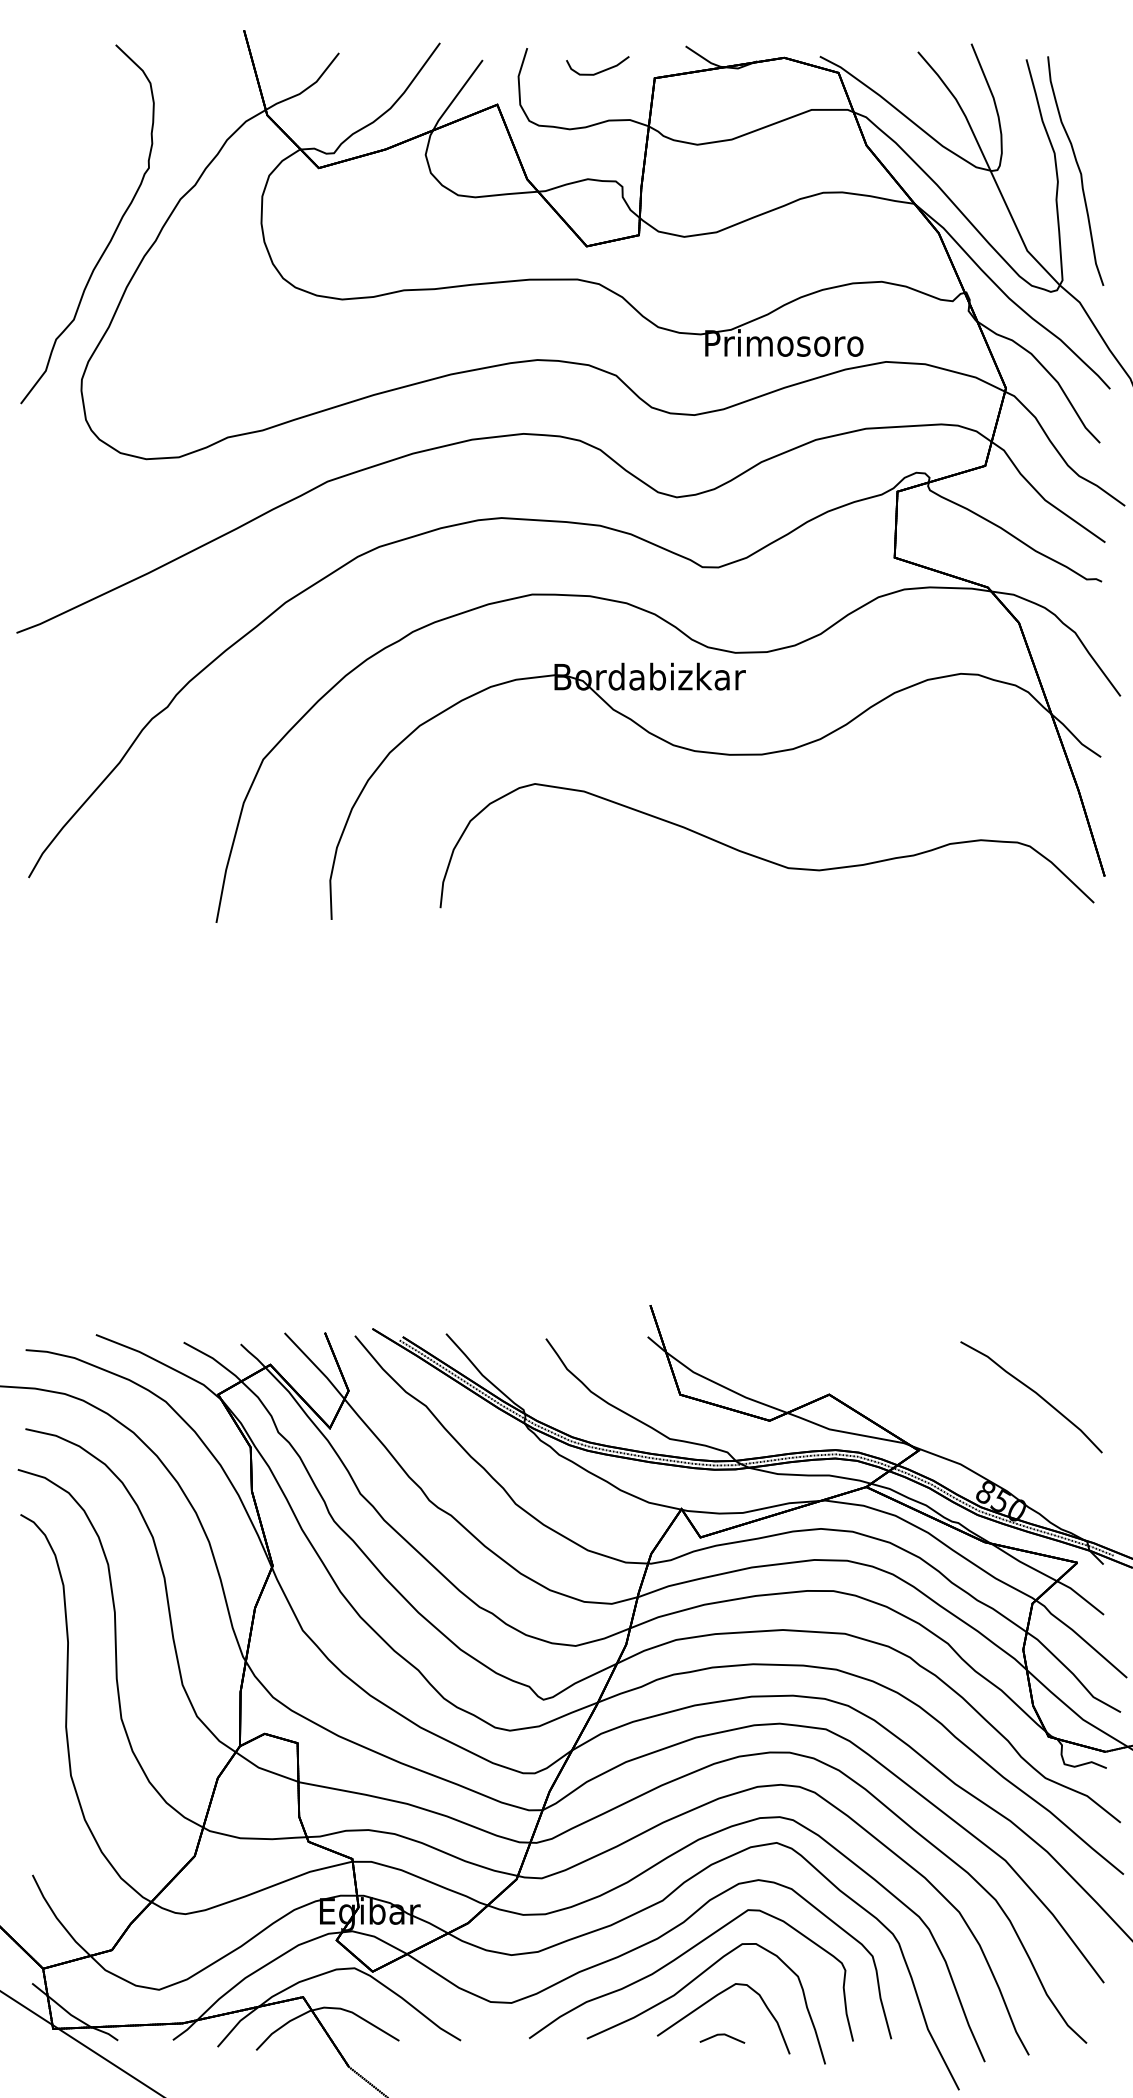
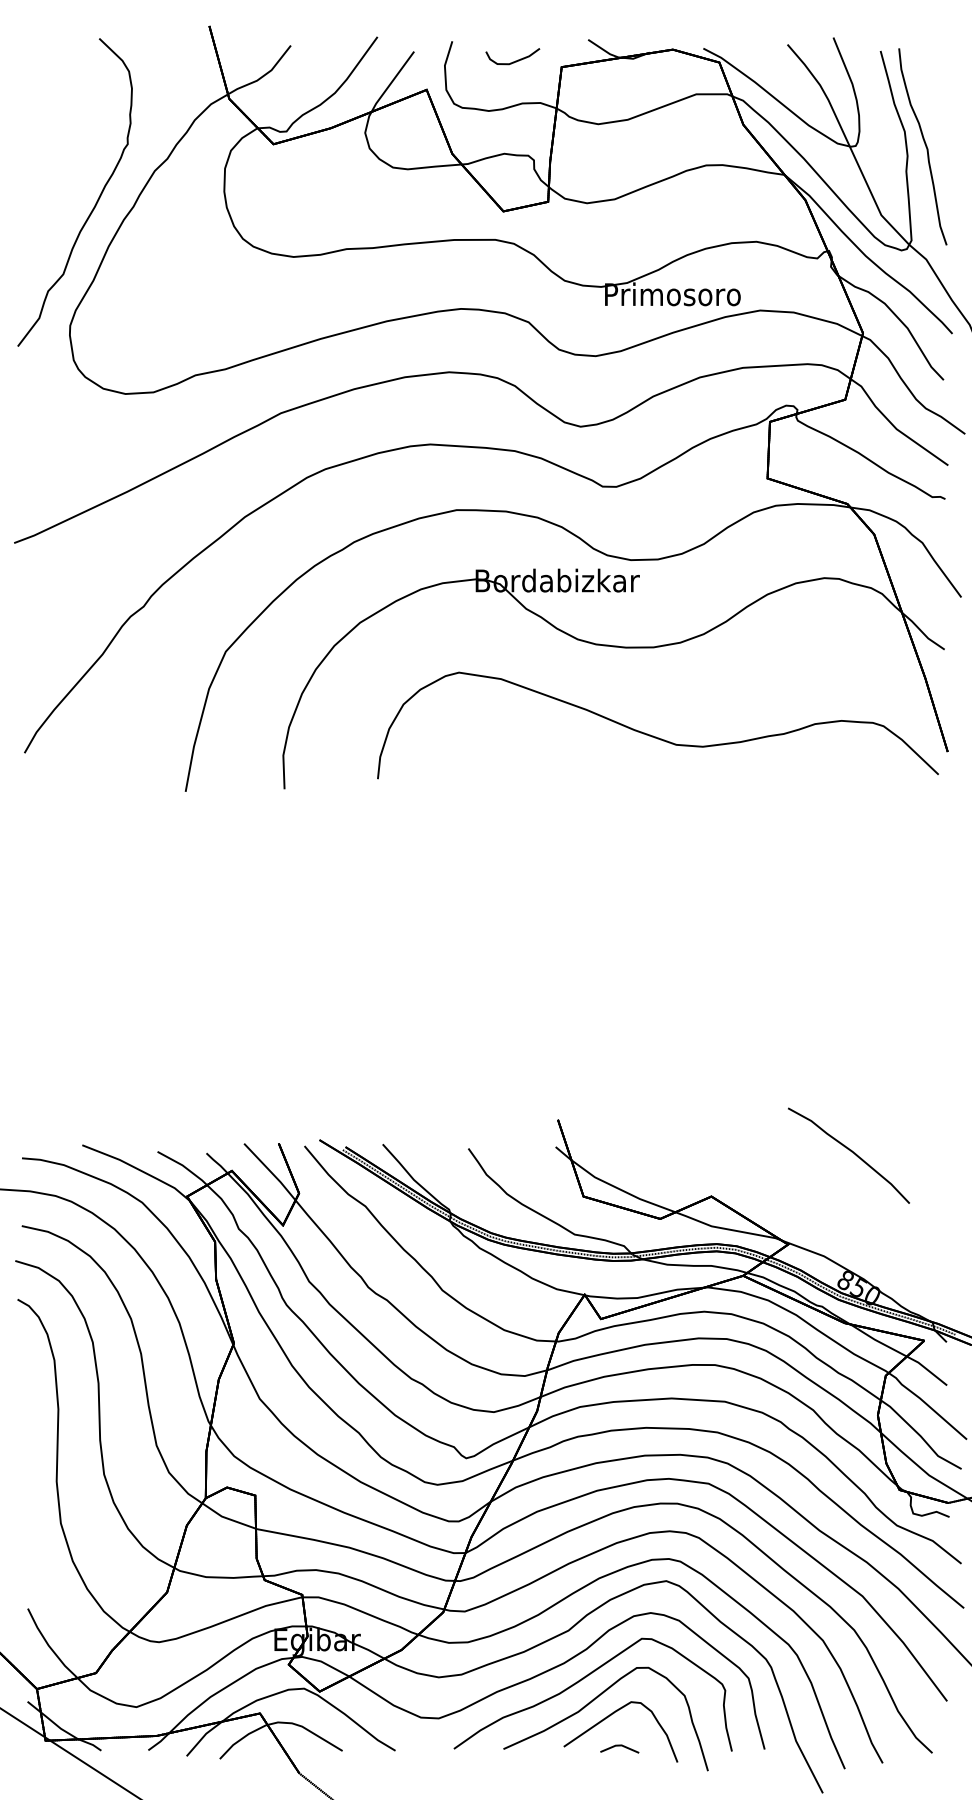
curve: (1034, 1393) -> (851, 1152), moved

